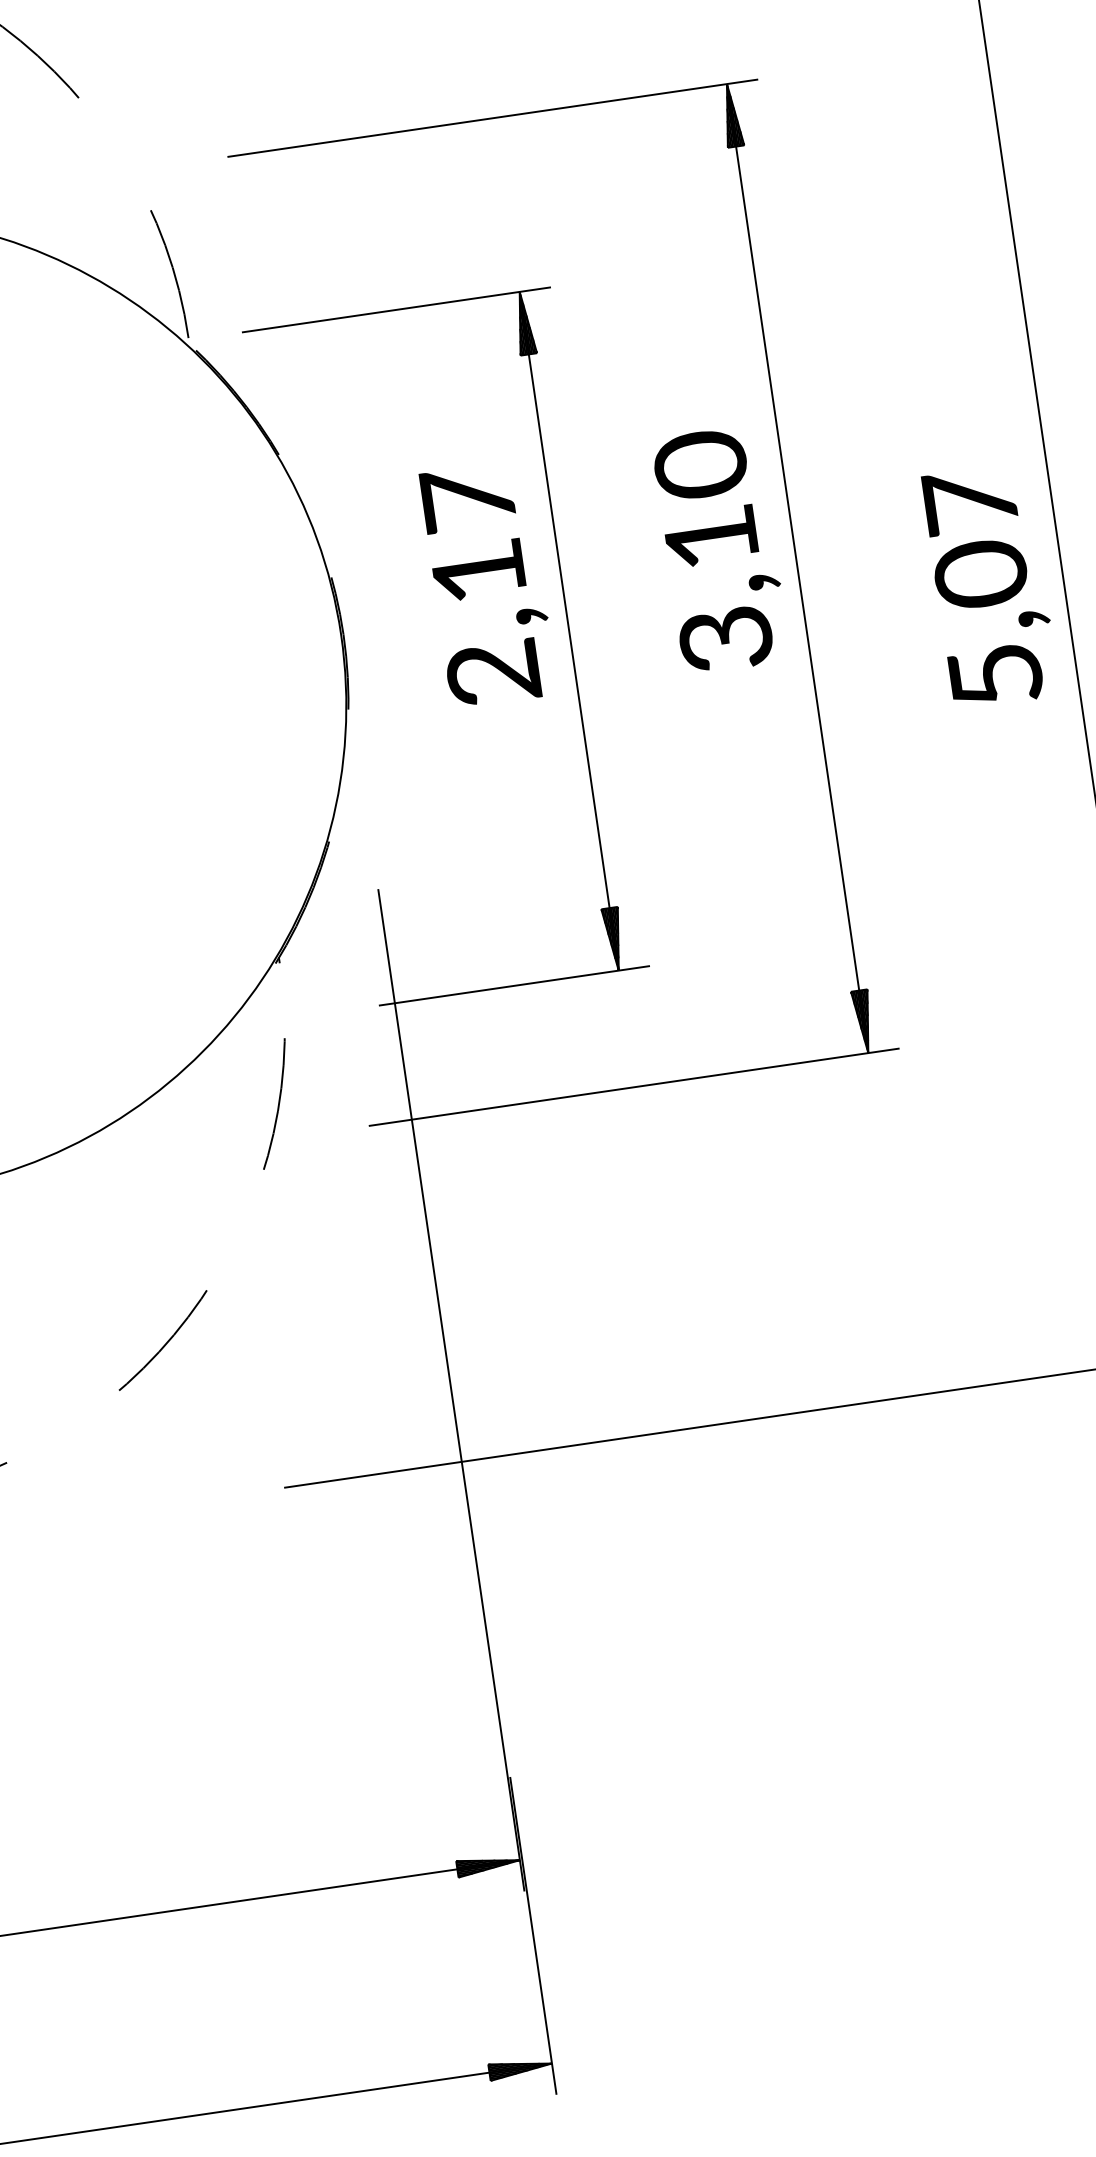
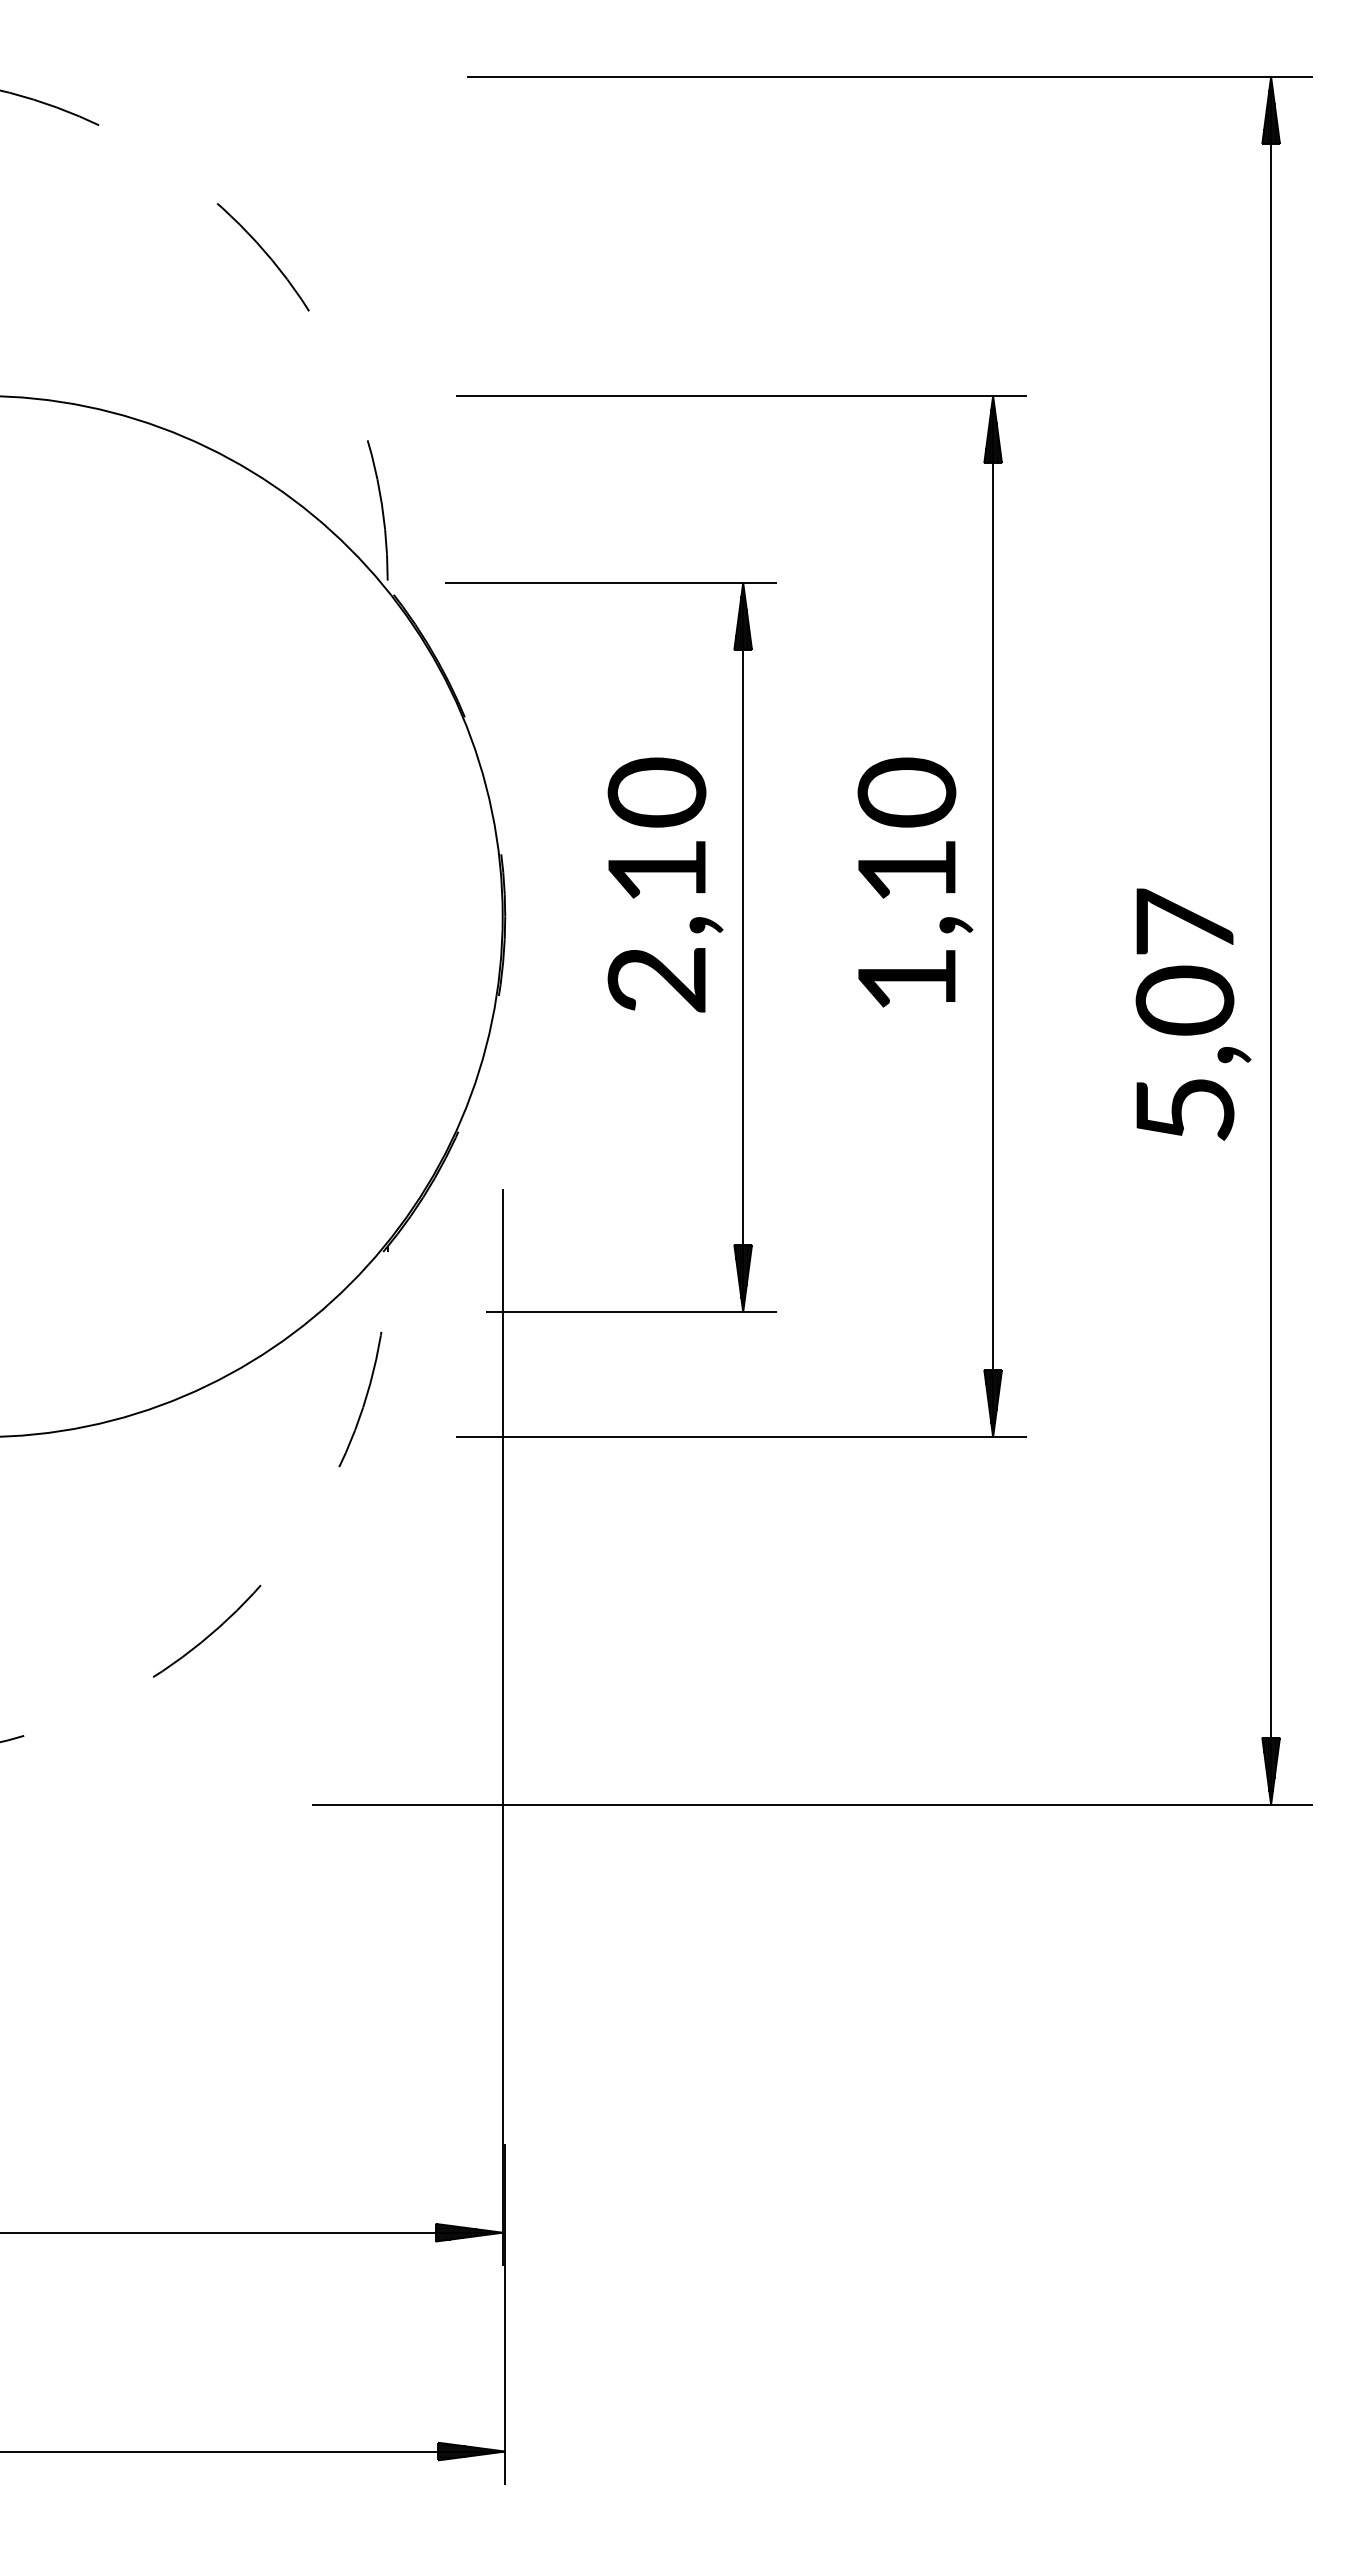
text: (467, 498) -> (656, 792), 2,17 -> 2,10
text: (990, 586) -> (1193, 1014), moved
text: (725, 639) -> (906, 980), 3,10 -> 1,10

